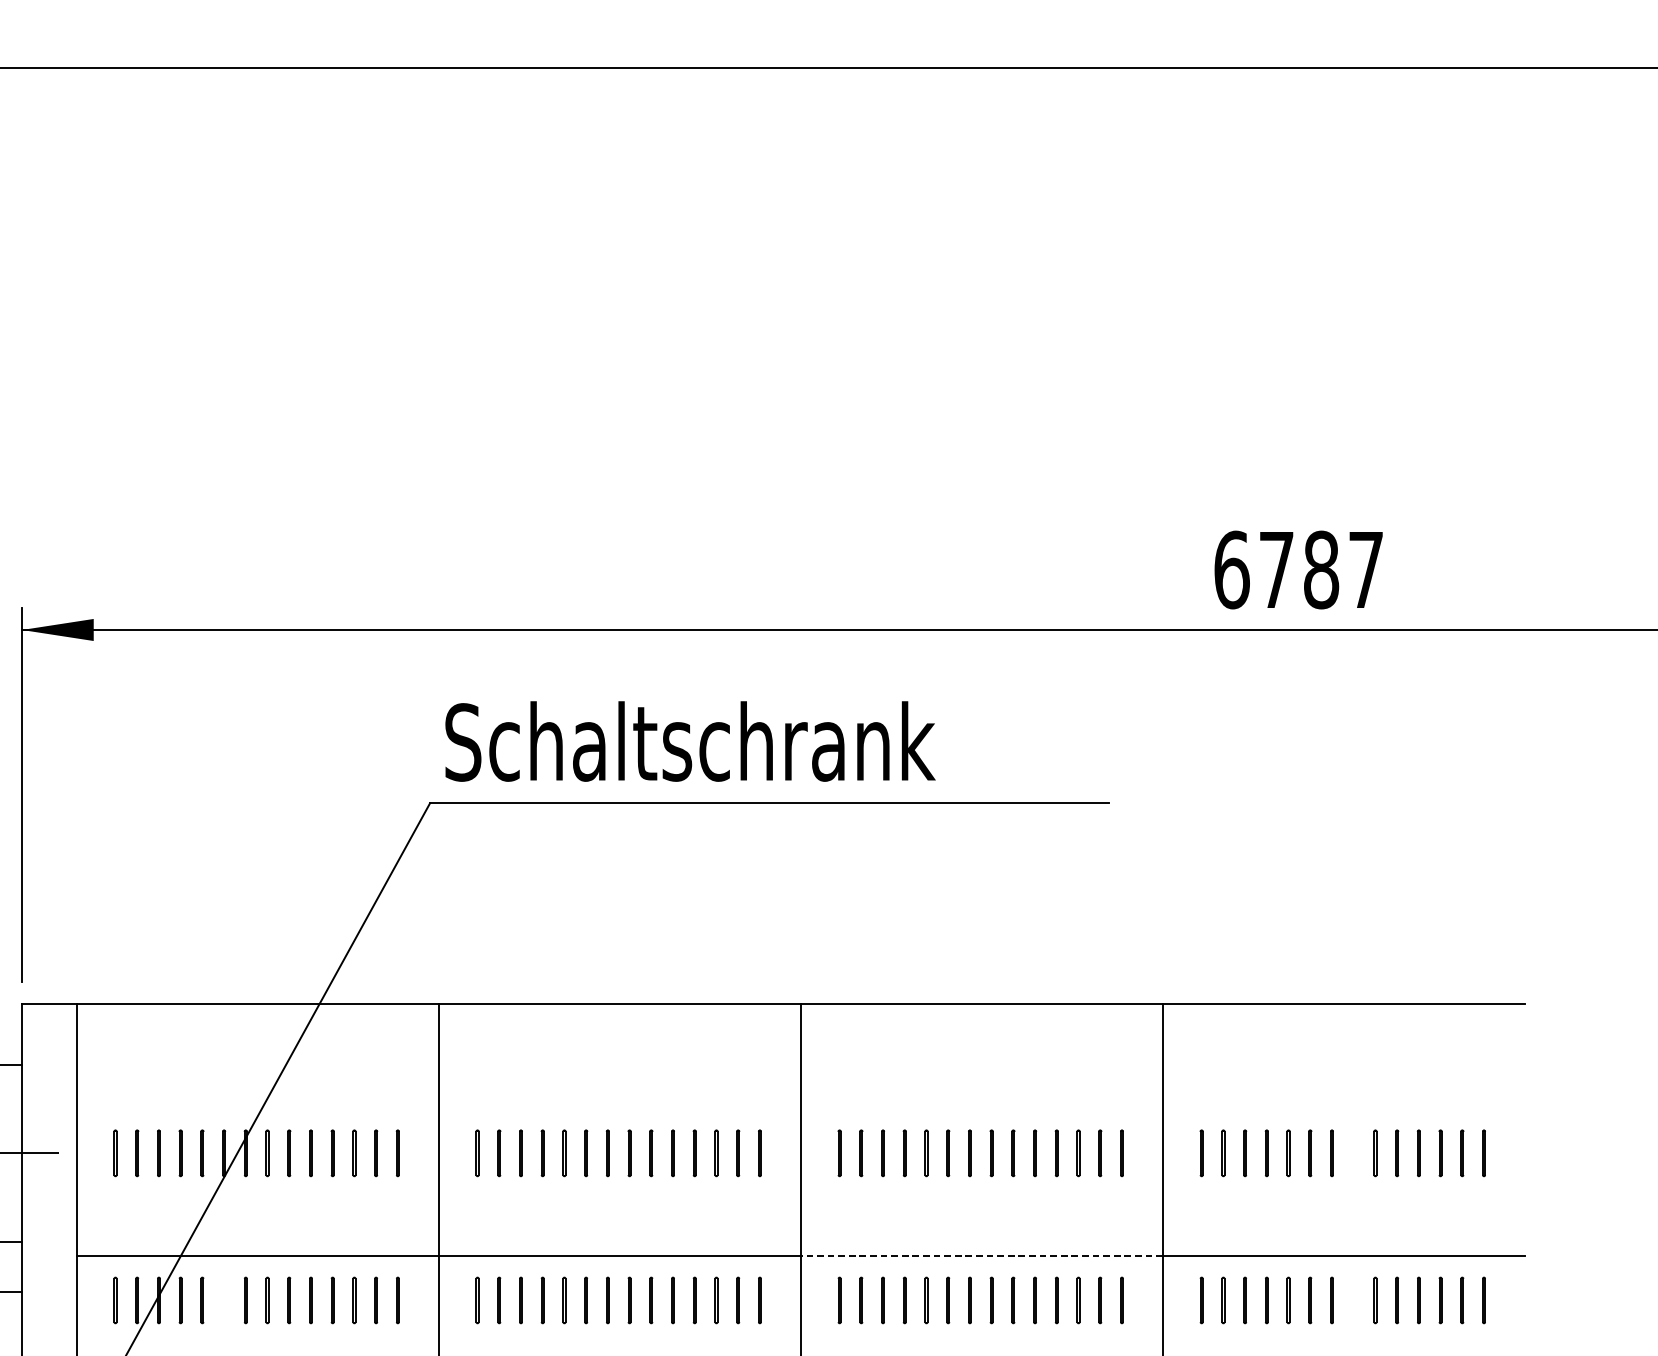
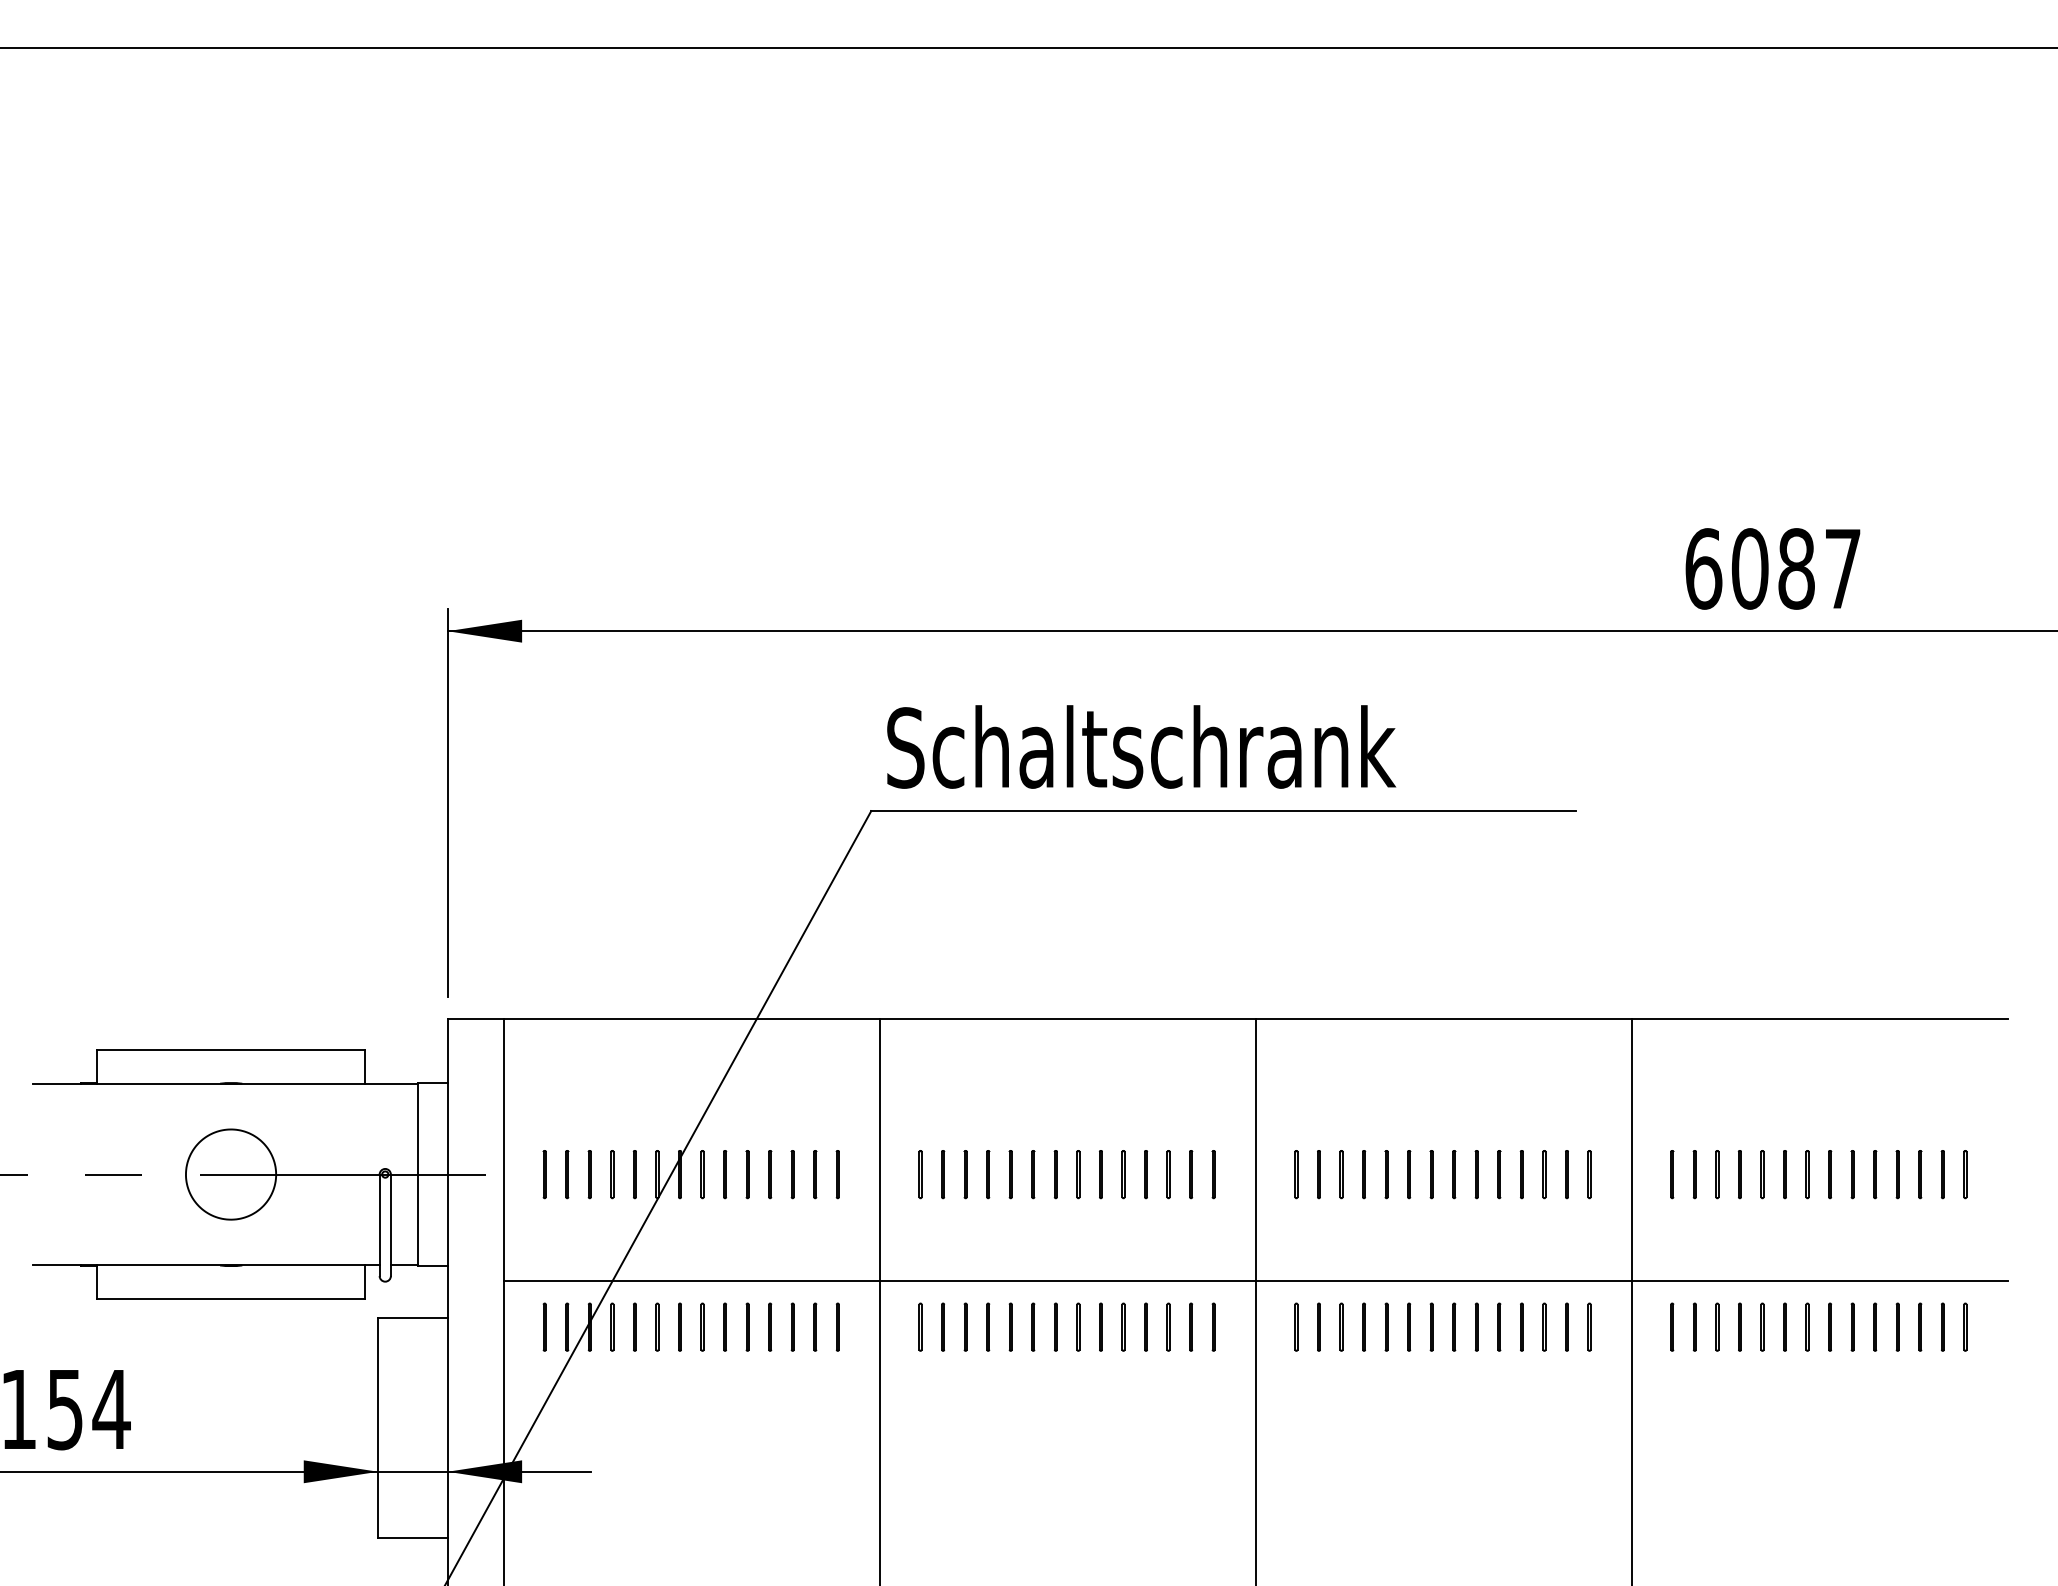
text: (1276, 569) -> (1749, 568), 6787 -> 6087
line: (1354, 1153) -> (1830, 1174), added
line: (982, 1256) -> (1444, 1281), dashed -> solid
line: (223, 1299) -> (656, 1326), added
line: (1353, 1299) -> (1829, 1326), added

